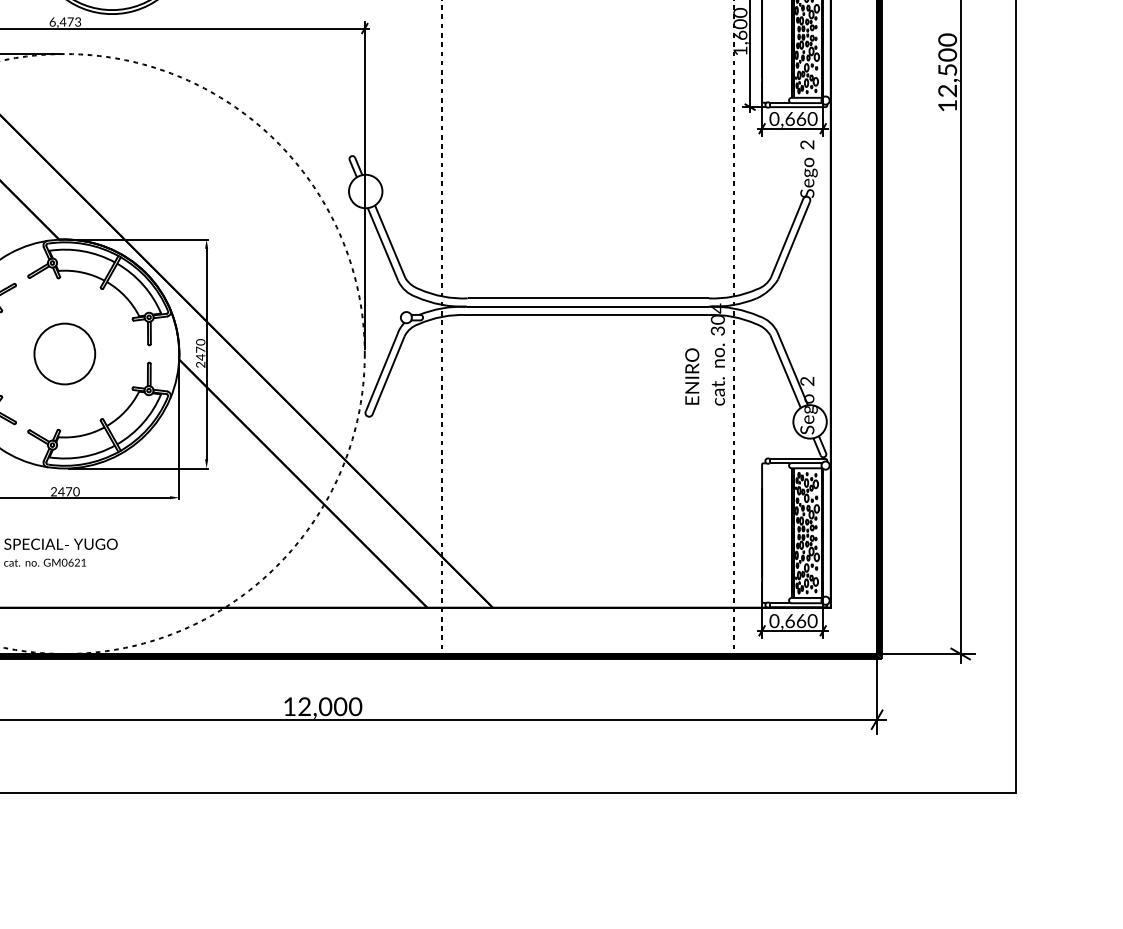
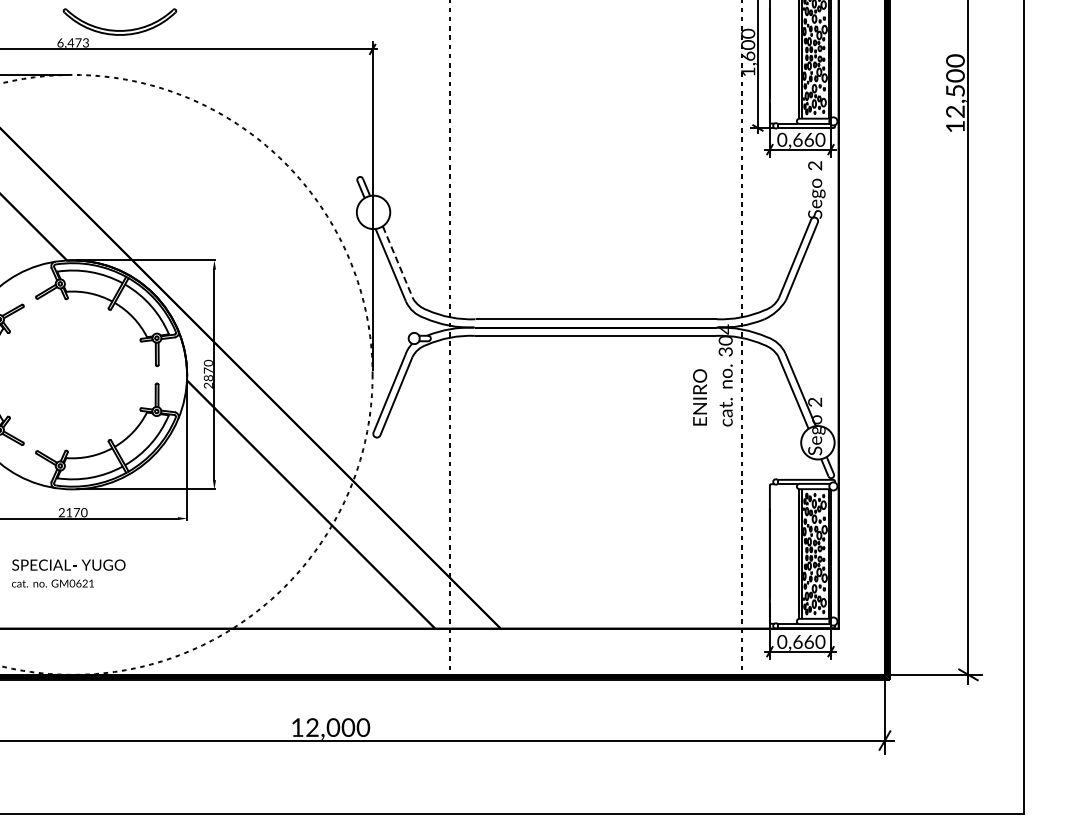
line: (390, 242) -> (398, 263), solid -> dashed
circle: (64, 353) -> (72, 374), removed
text: (200, 357) -> (208, 378), 2470 -> 2870
text: (61, 491) -> (69, 512), 2470 -> 2170

